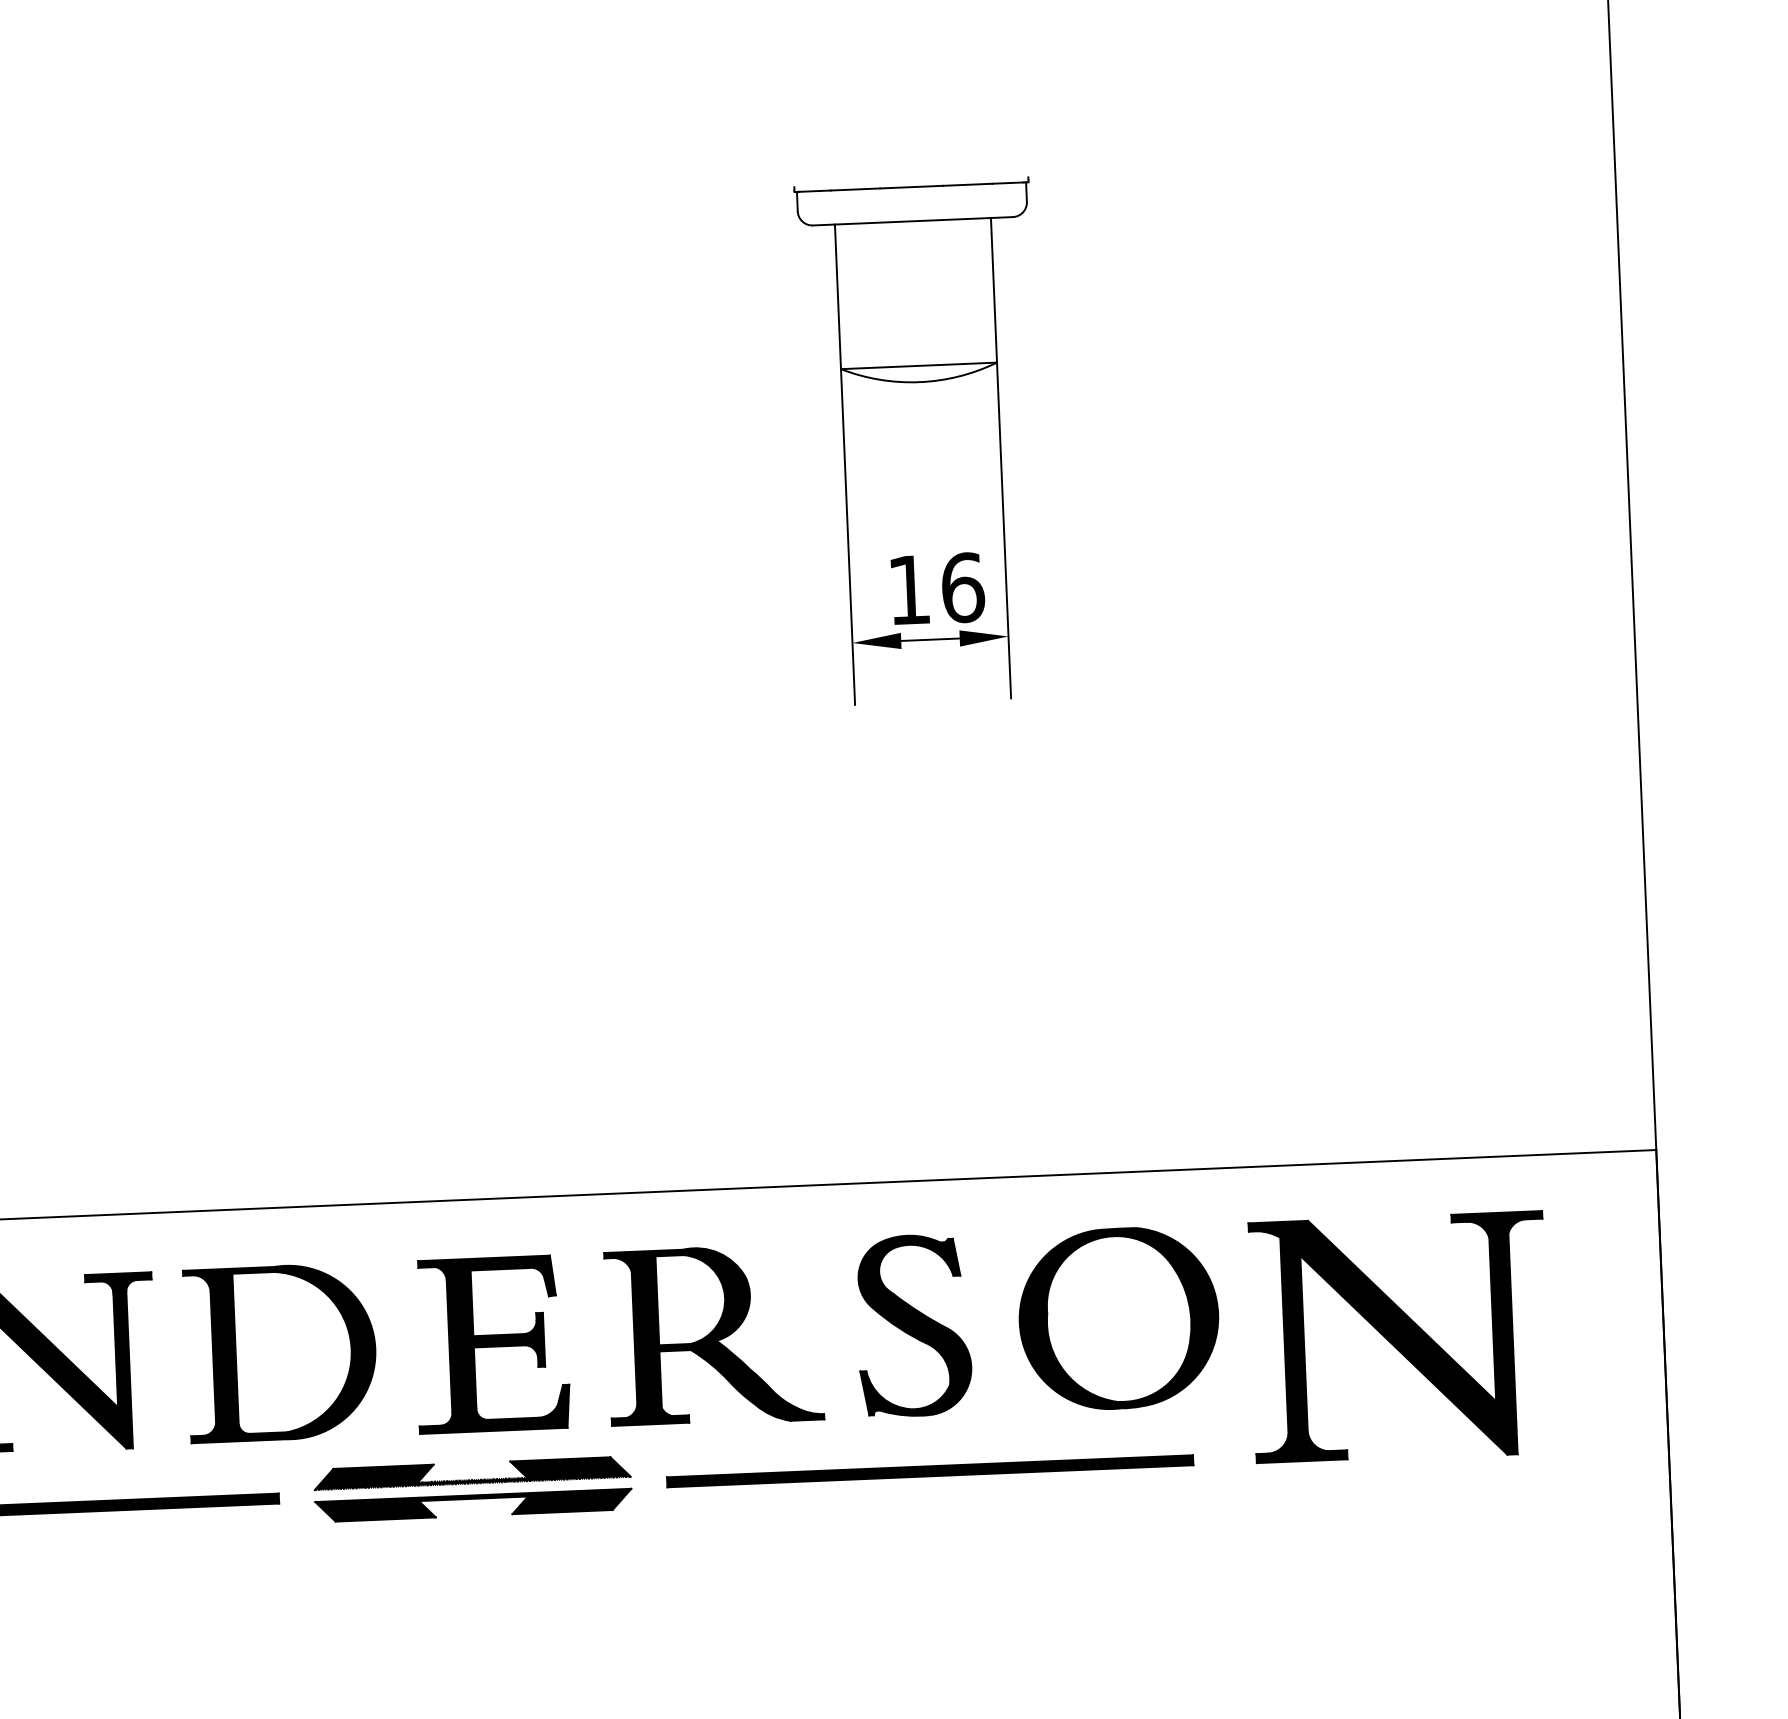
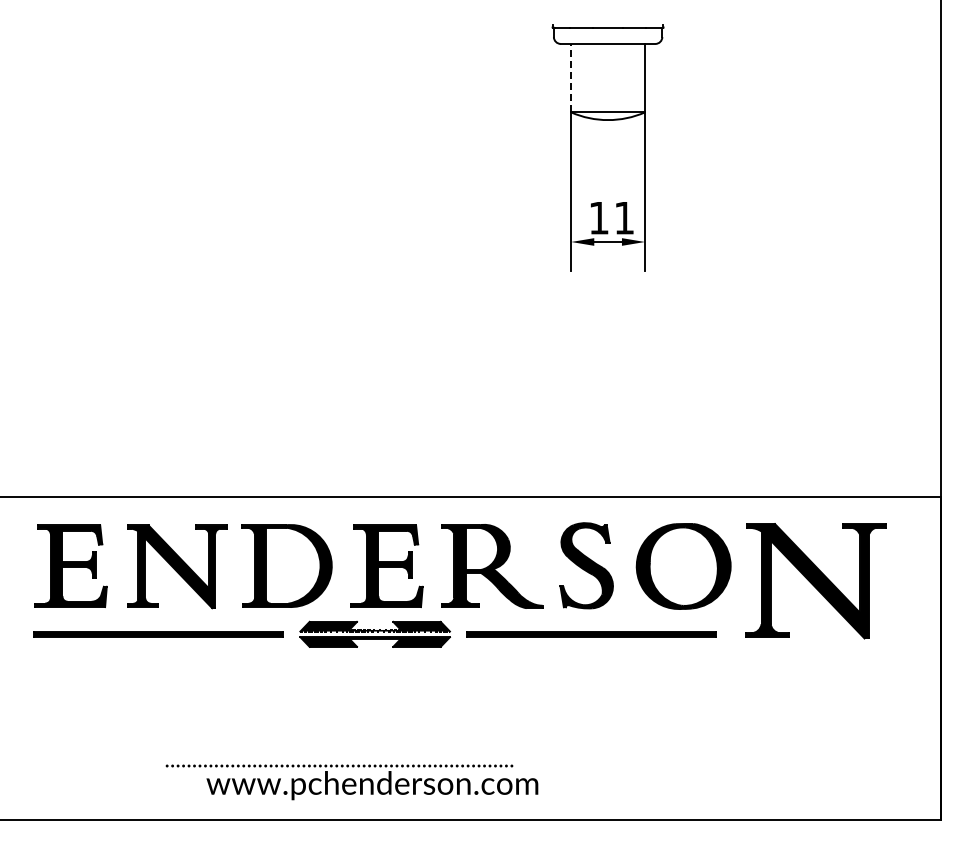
line: (838, 295) -> (571, 77), solid -> dashed
text: (962, 586) -> (624, 217), 16 -> 11

